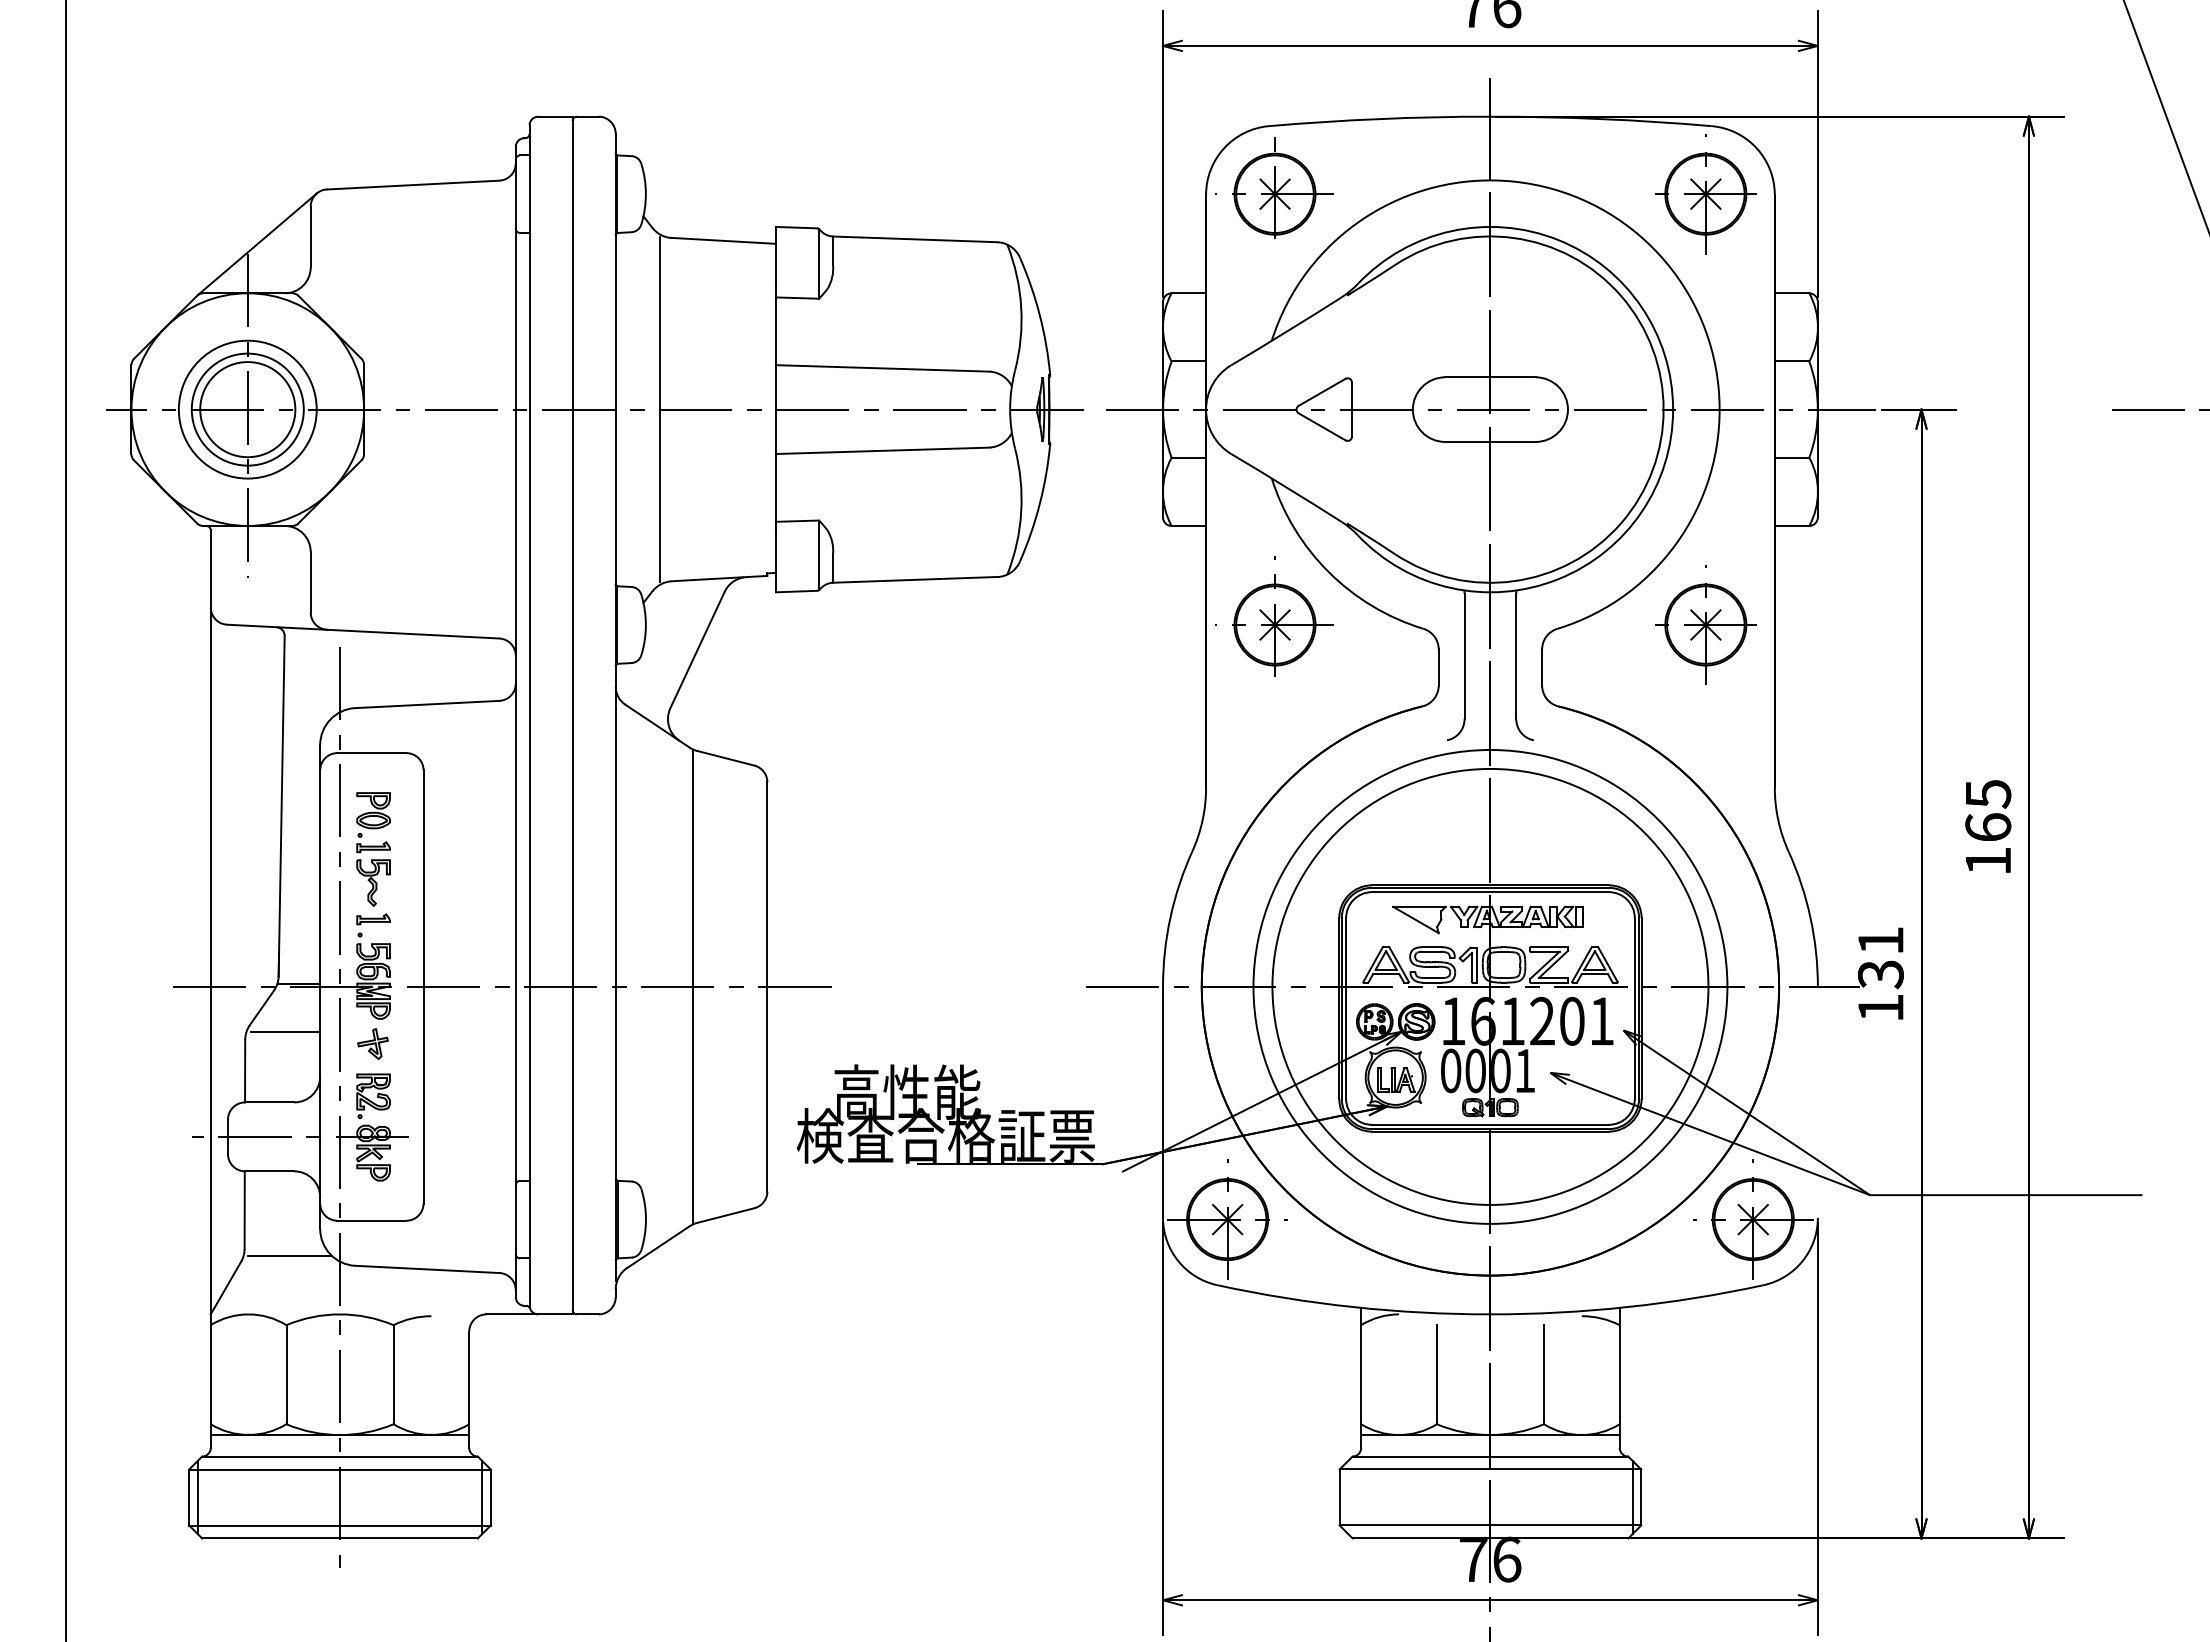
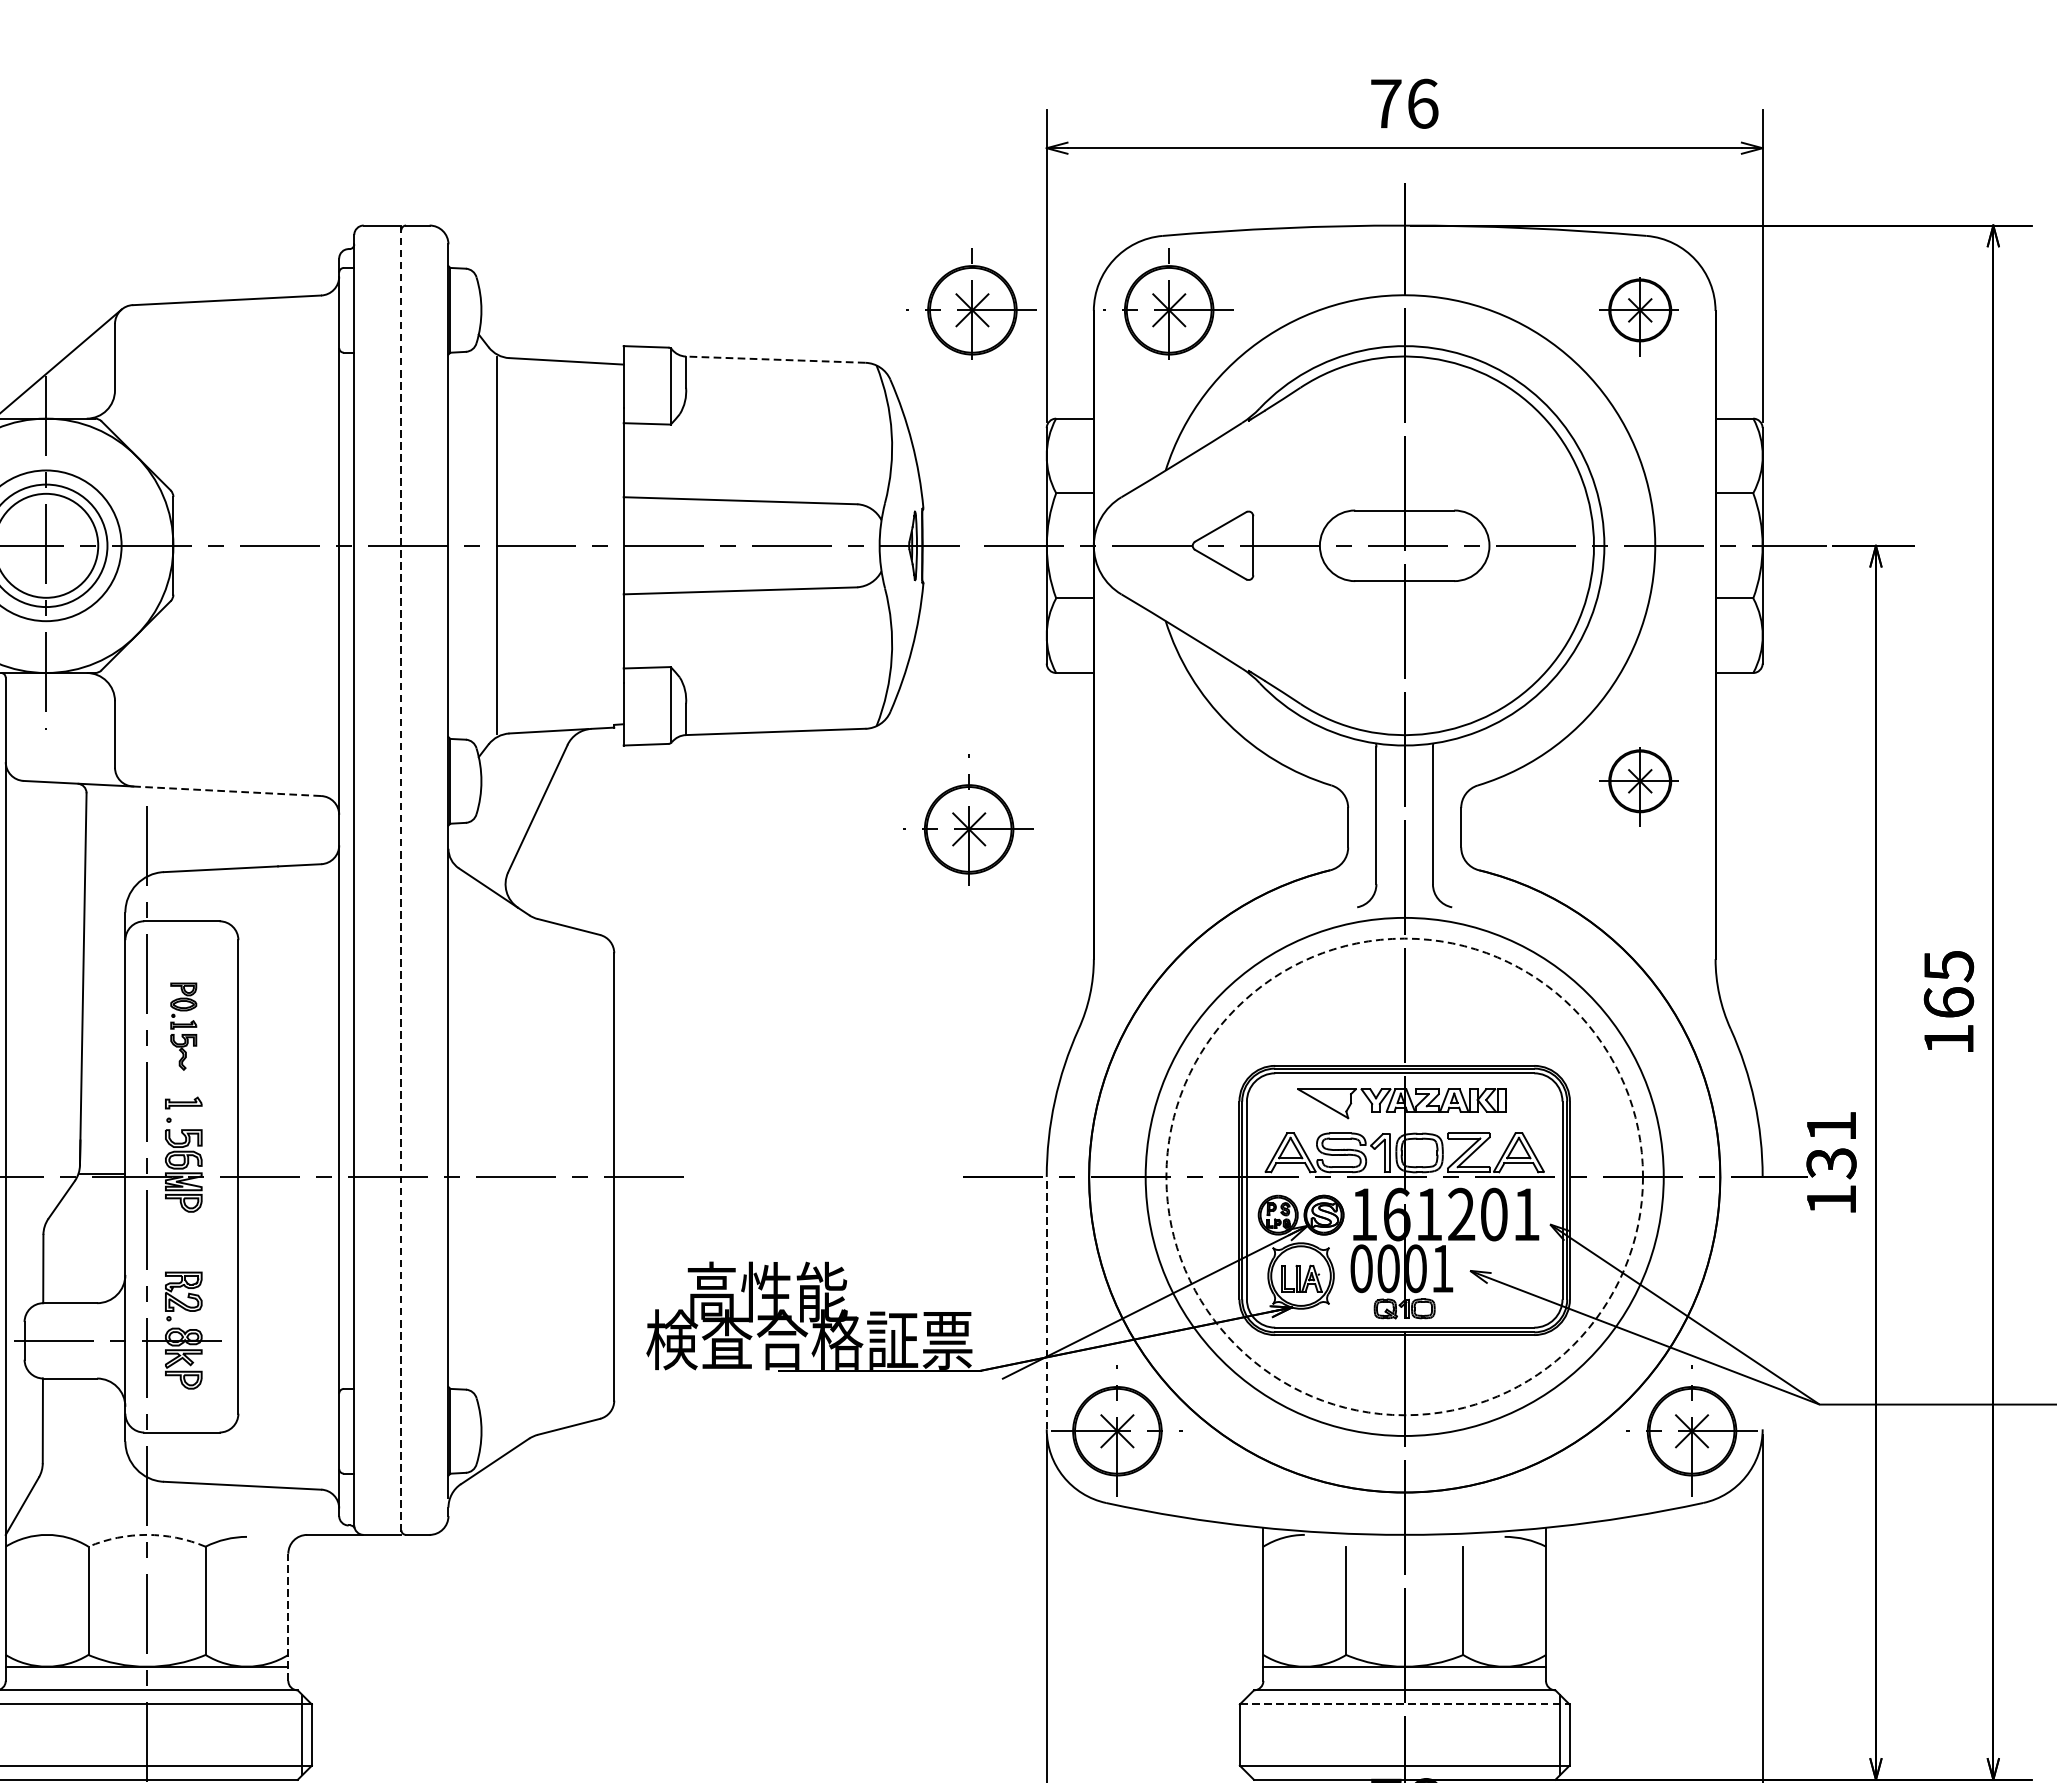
part: (1094, 187) -> (971, 302), added
part: (1705, 194) -> (1639, 310), size x0.7
line: (914, 239) -> (775, 359), solid -> dashed
part: (1274, 616) -> (968, 820), moved
part: (1705, 624) -> (1639, 780), size x0.7
line: (413, 634) -> (227, 791), solid -> dashed
line: (572, 715) -> (401, 880), solid -> dashed
part: (373, 849) -> (183, 1026), size x0.7
line: (693, 986) -> (533, 1176), removed
circle: (1490, 986) -> (1404, 1176), solid -> dashed
line: (285, 1031) -> (87, 1225), removed
part: (372, 1044) -> (182, 1239), removed
line: (1163, 1101) -> (1047, 1302), solid -> dashed
line: (289, 1255) -> (91, 1470), removed
arc: (340, 1314) -> (147, 1535), solid -> dashed
line: (469, 1389) -> (288, 1617), solid -> dashed
line: (1490, 1469) -> (1404, 1704), solid -> dashed

